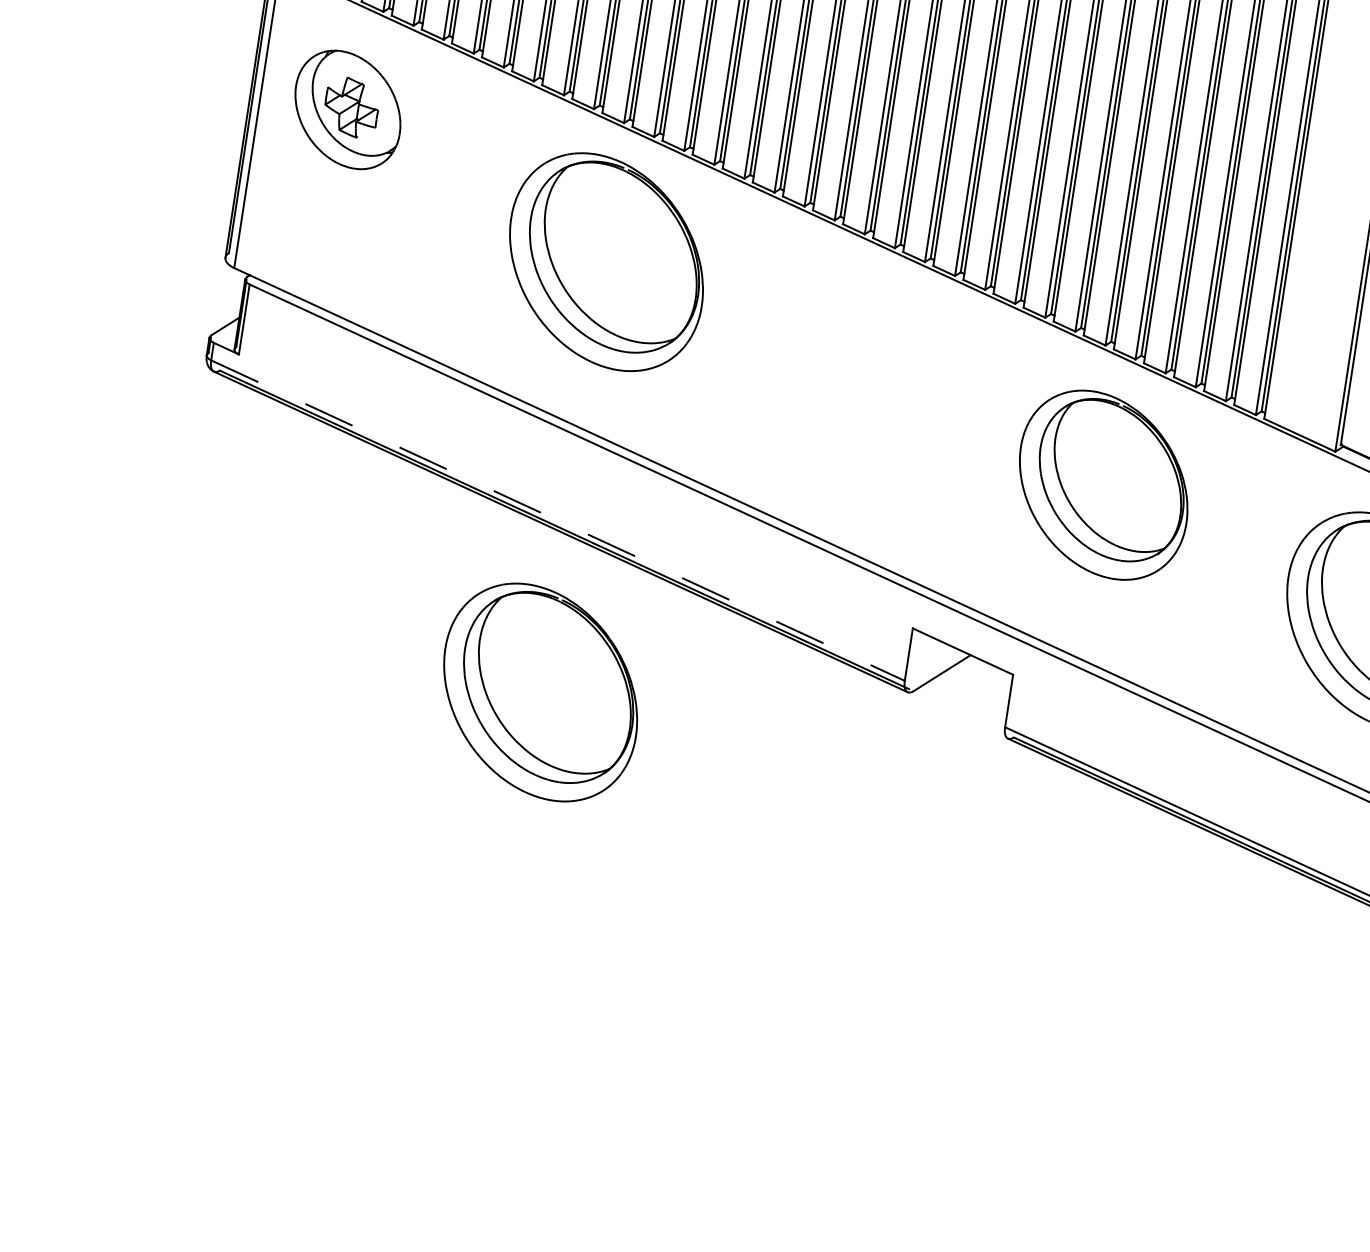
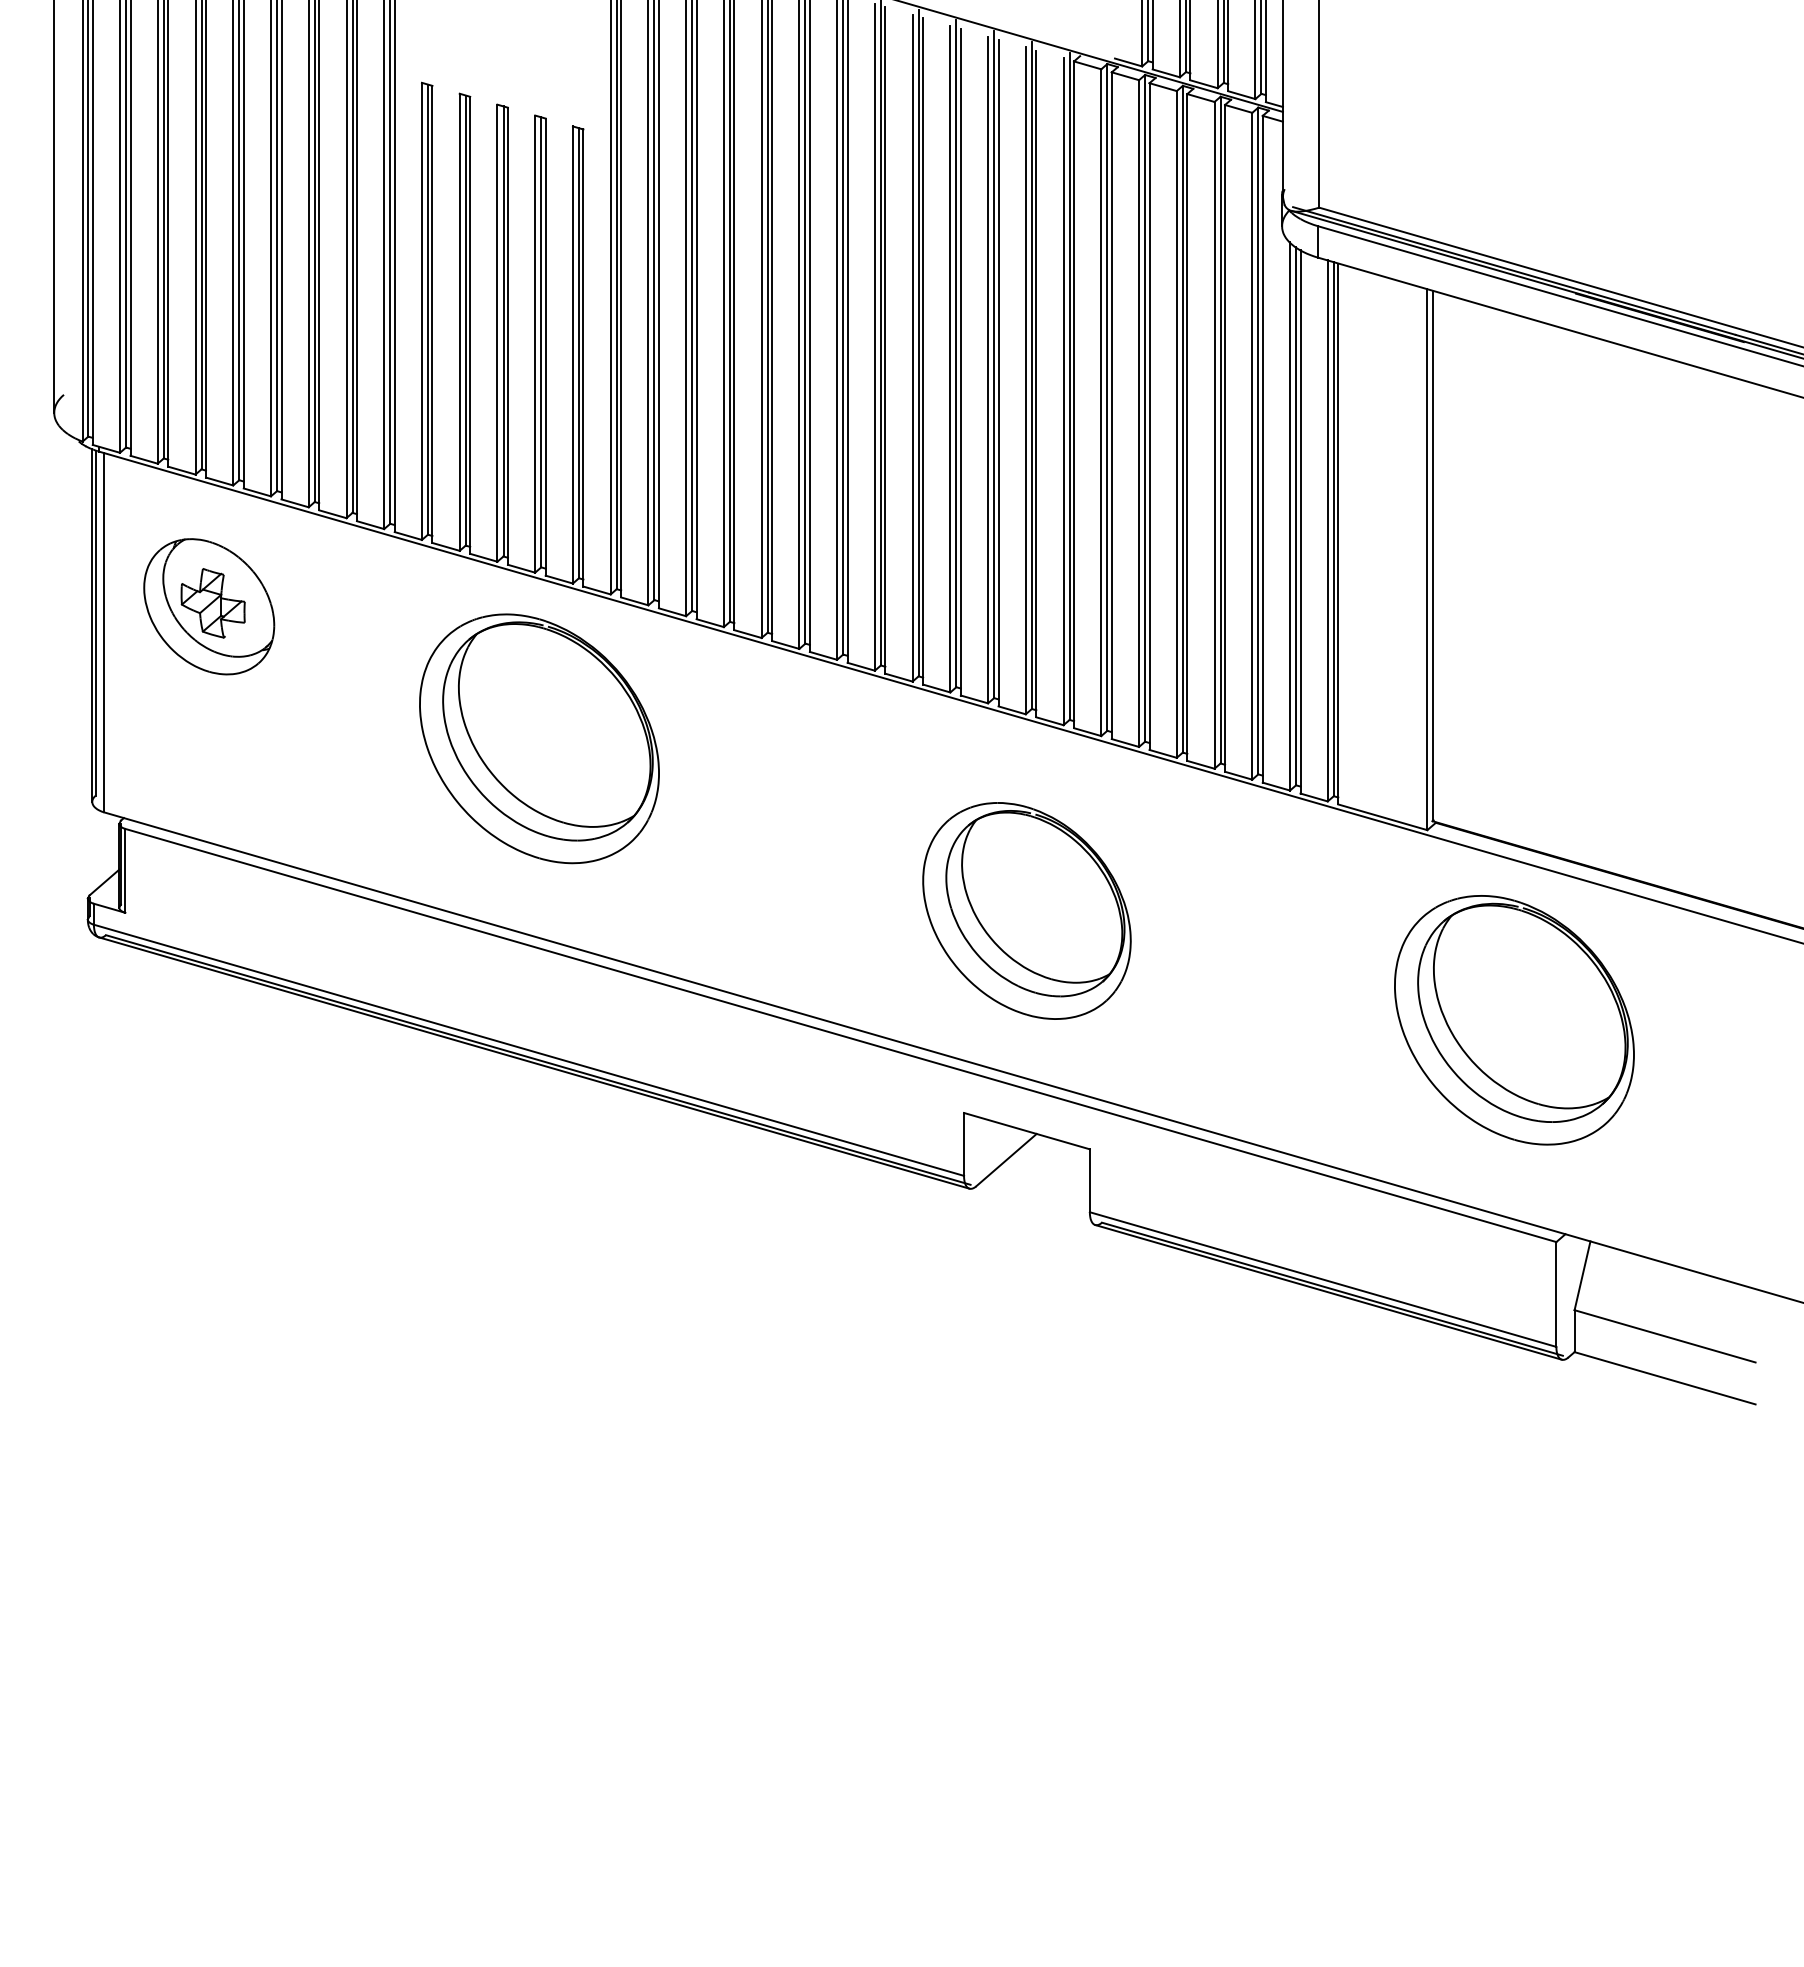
part: (1103, 484) -> (1026, 910), moved
line: (558, 520) -> (529, 1050), dashed -> solid
part: (540, 692) -> (539, 1254), removed

